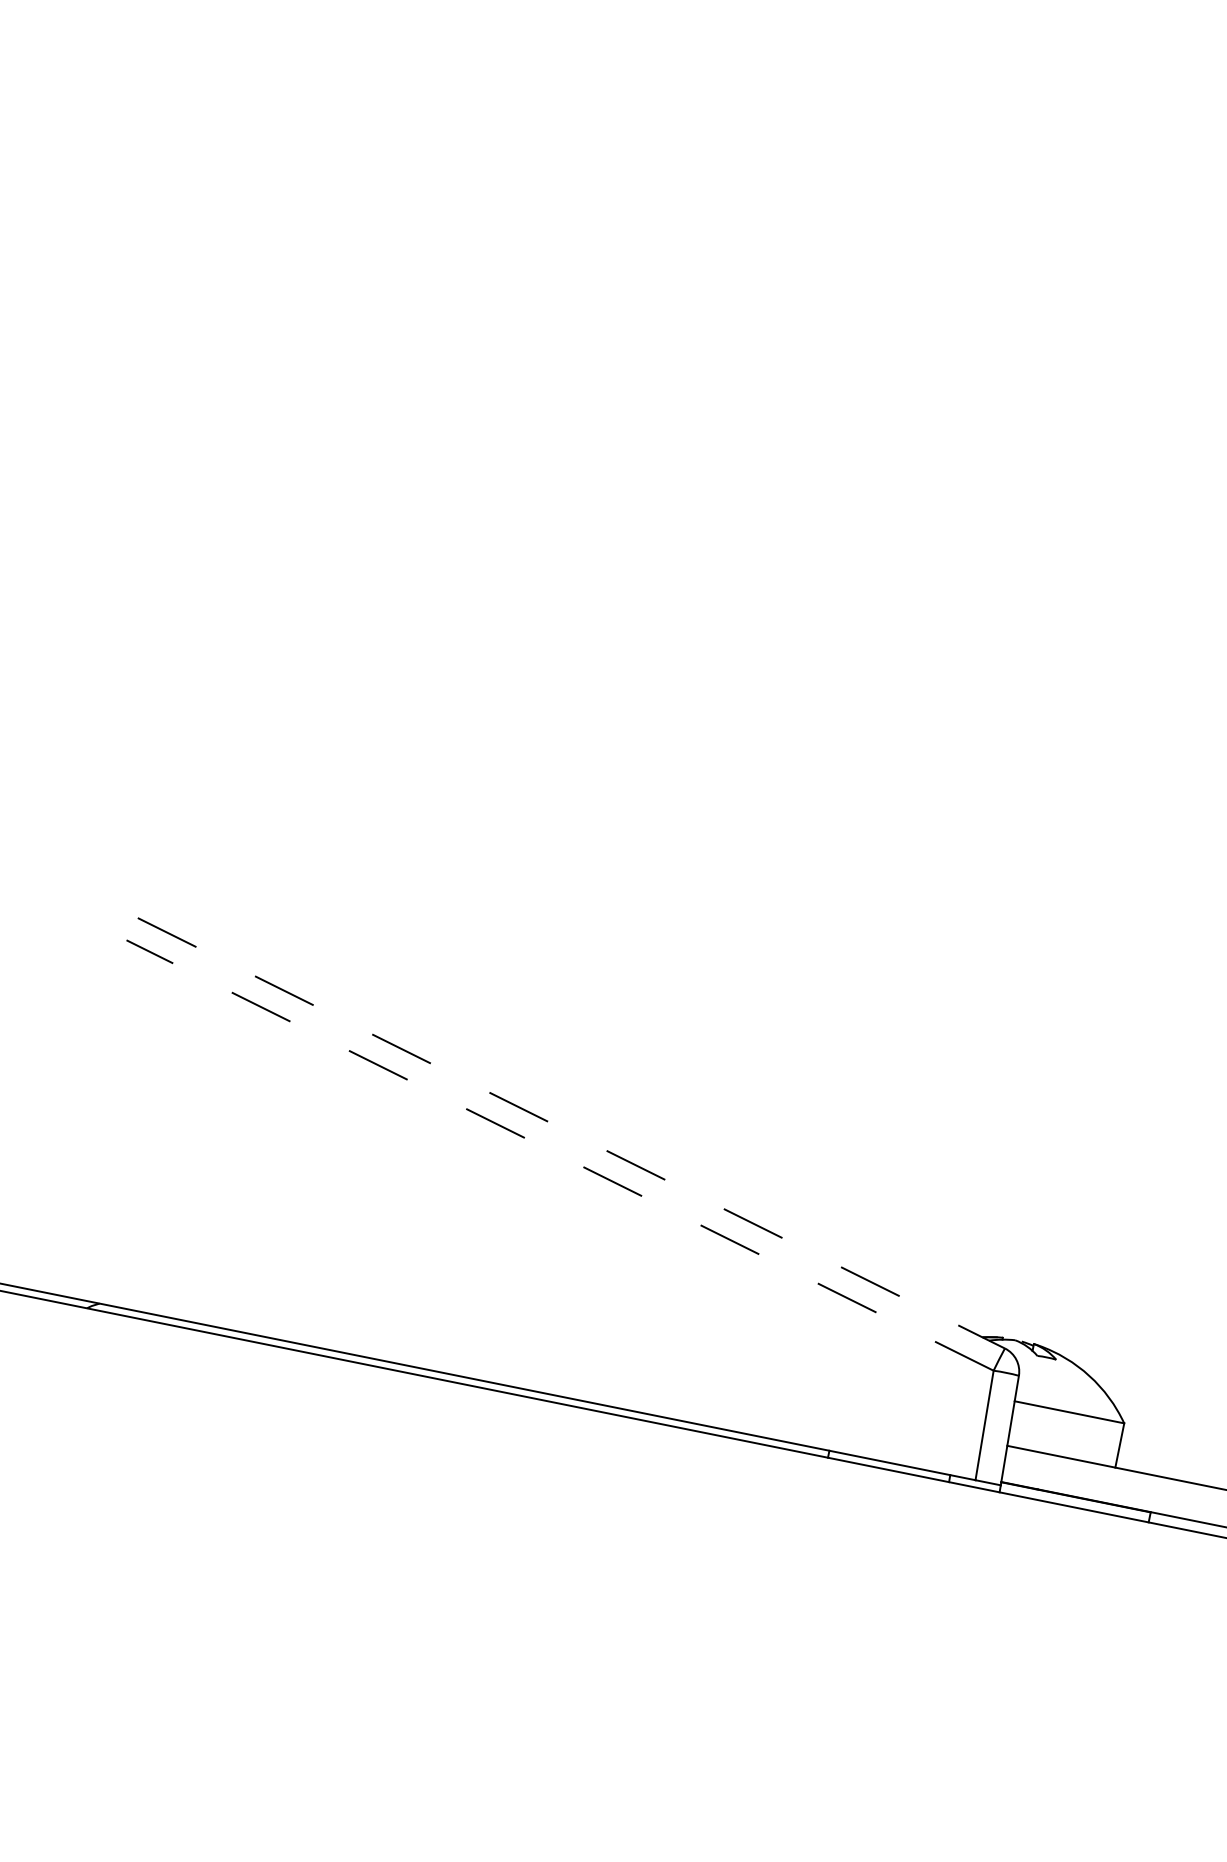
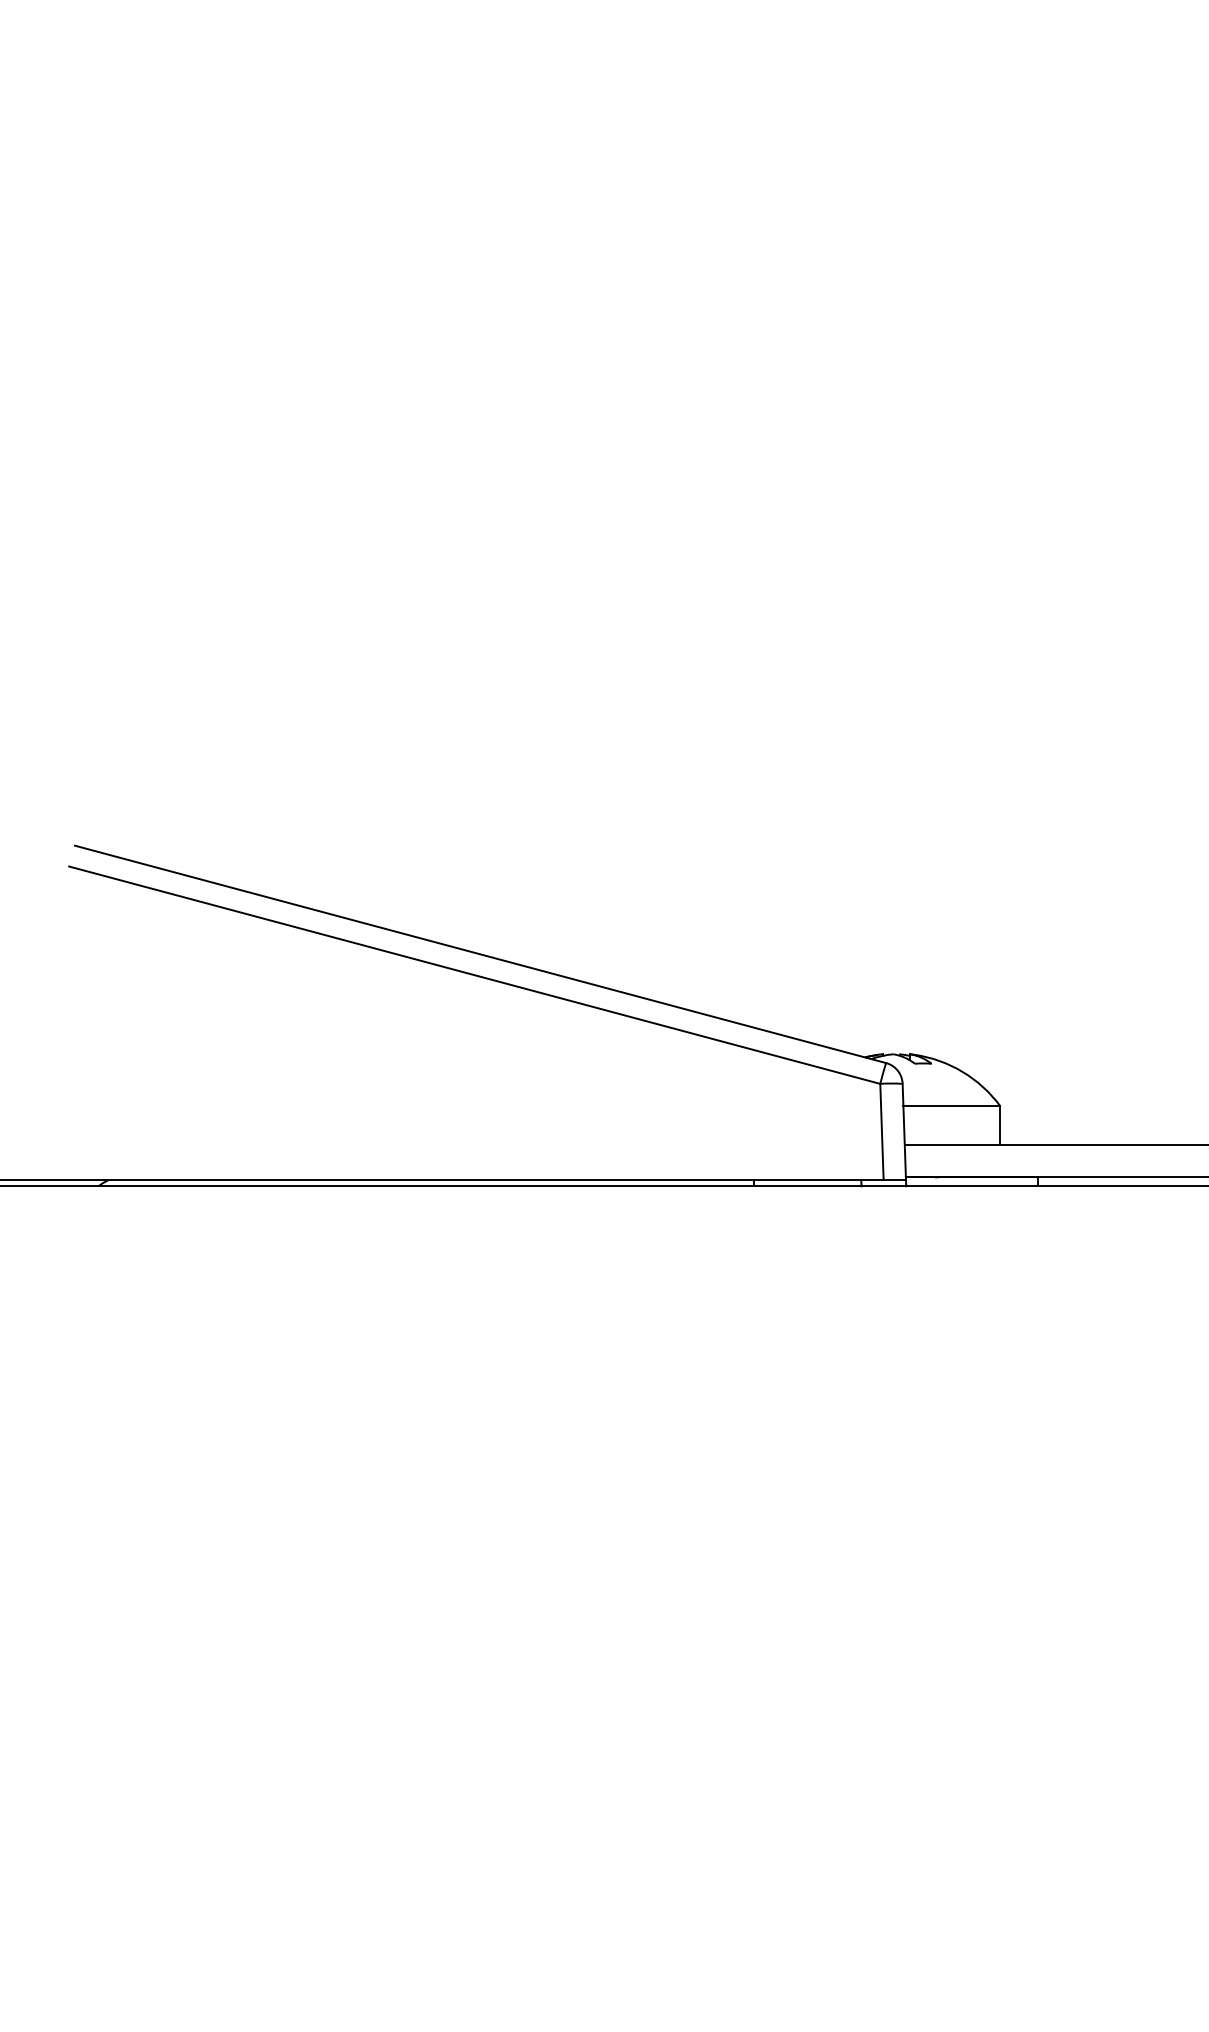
line: (571, 1133) -> (480, 954), dashed -> solid
line: (559, 1155) -> (474, 975), dashed -> solid

